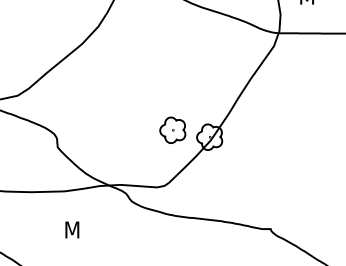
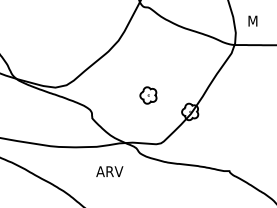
part: (172, 130) -> (148, 95), moved
text: (84, 229) -> (109, 171), M -> ARV

